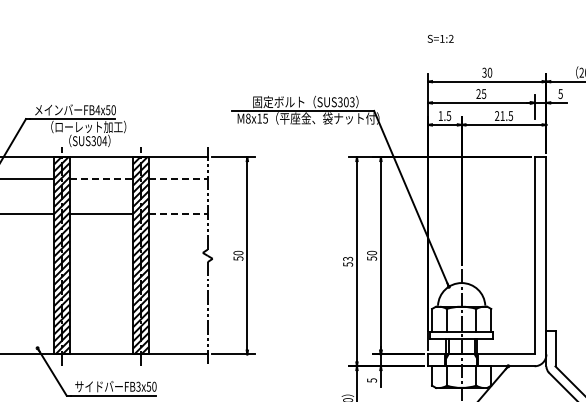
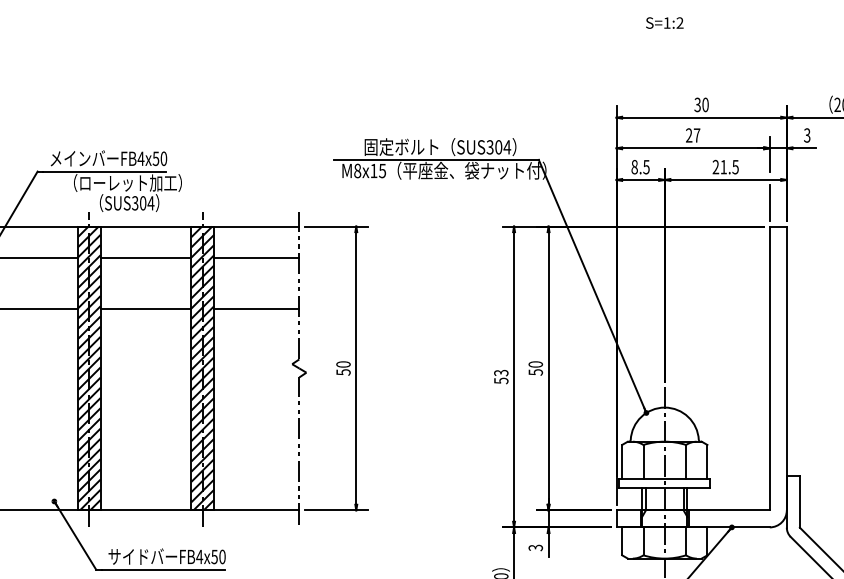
text: (440, 38) -> (664, 22), moved
text: (483, 93) -> (696, 134), 25 -> 27
text: (560, 93) -> (807, 134), 5 -> 3
text: (351, 102) -> (506, 147), SUS303 -> SUS304
text: (440, 115) -> (634, 166), 1.5 -> 8.5
line: (534, 140) -> (769, 202), added
line: (101, 178) -> (146, 257), dashed -> solid
line: (178, 178) -> (257, 257), dashed -> solid
line: (178, 214) -> (257, 308), dashed -> solid
text: (371, 380) -> (535, 547), 5 -> 3
text: (138, 386) -> (199, 556), FB3x50 -> FB4x50

